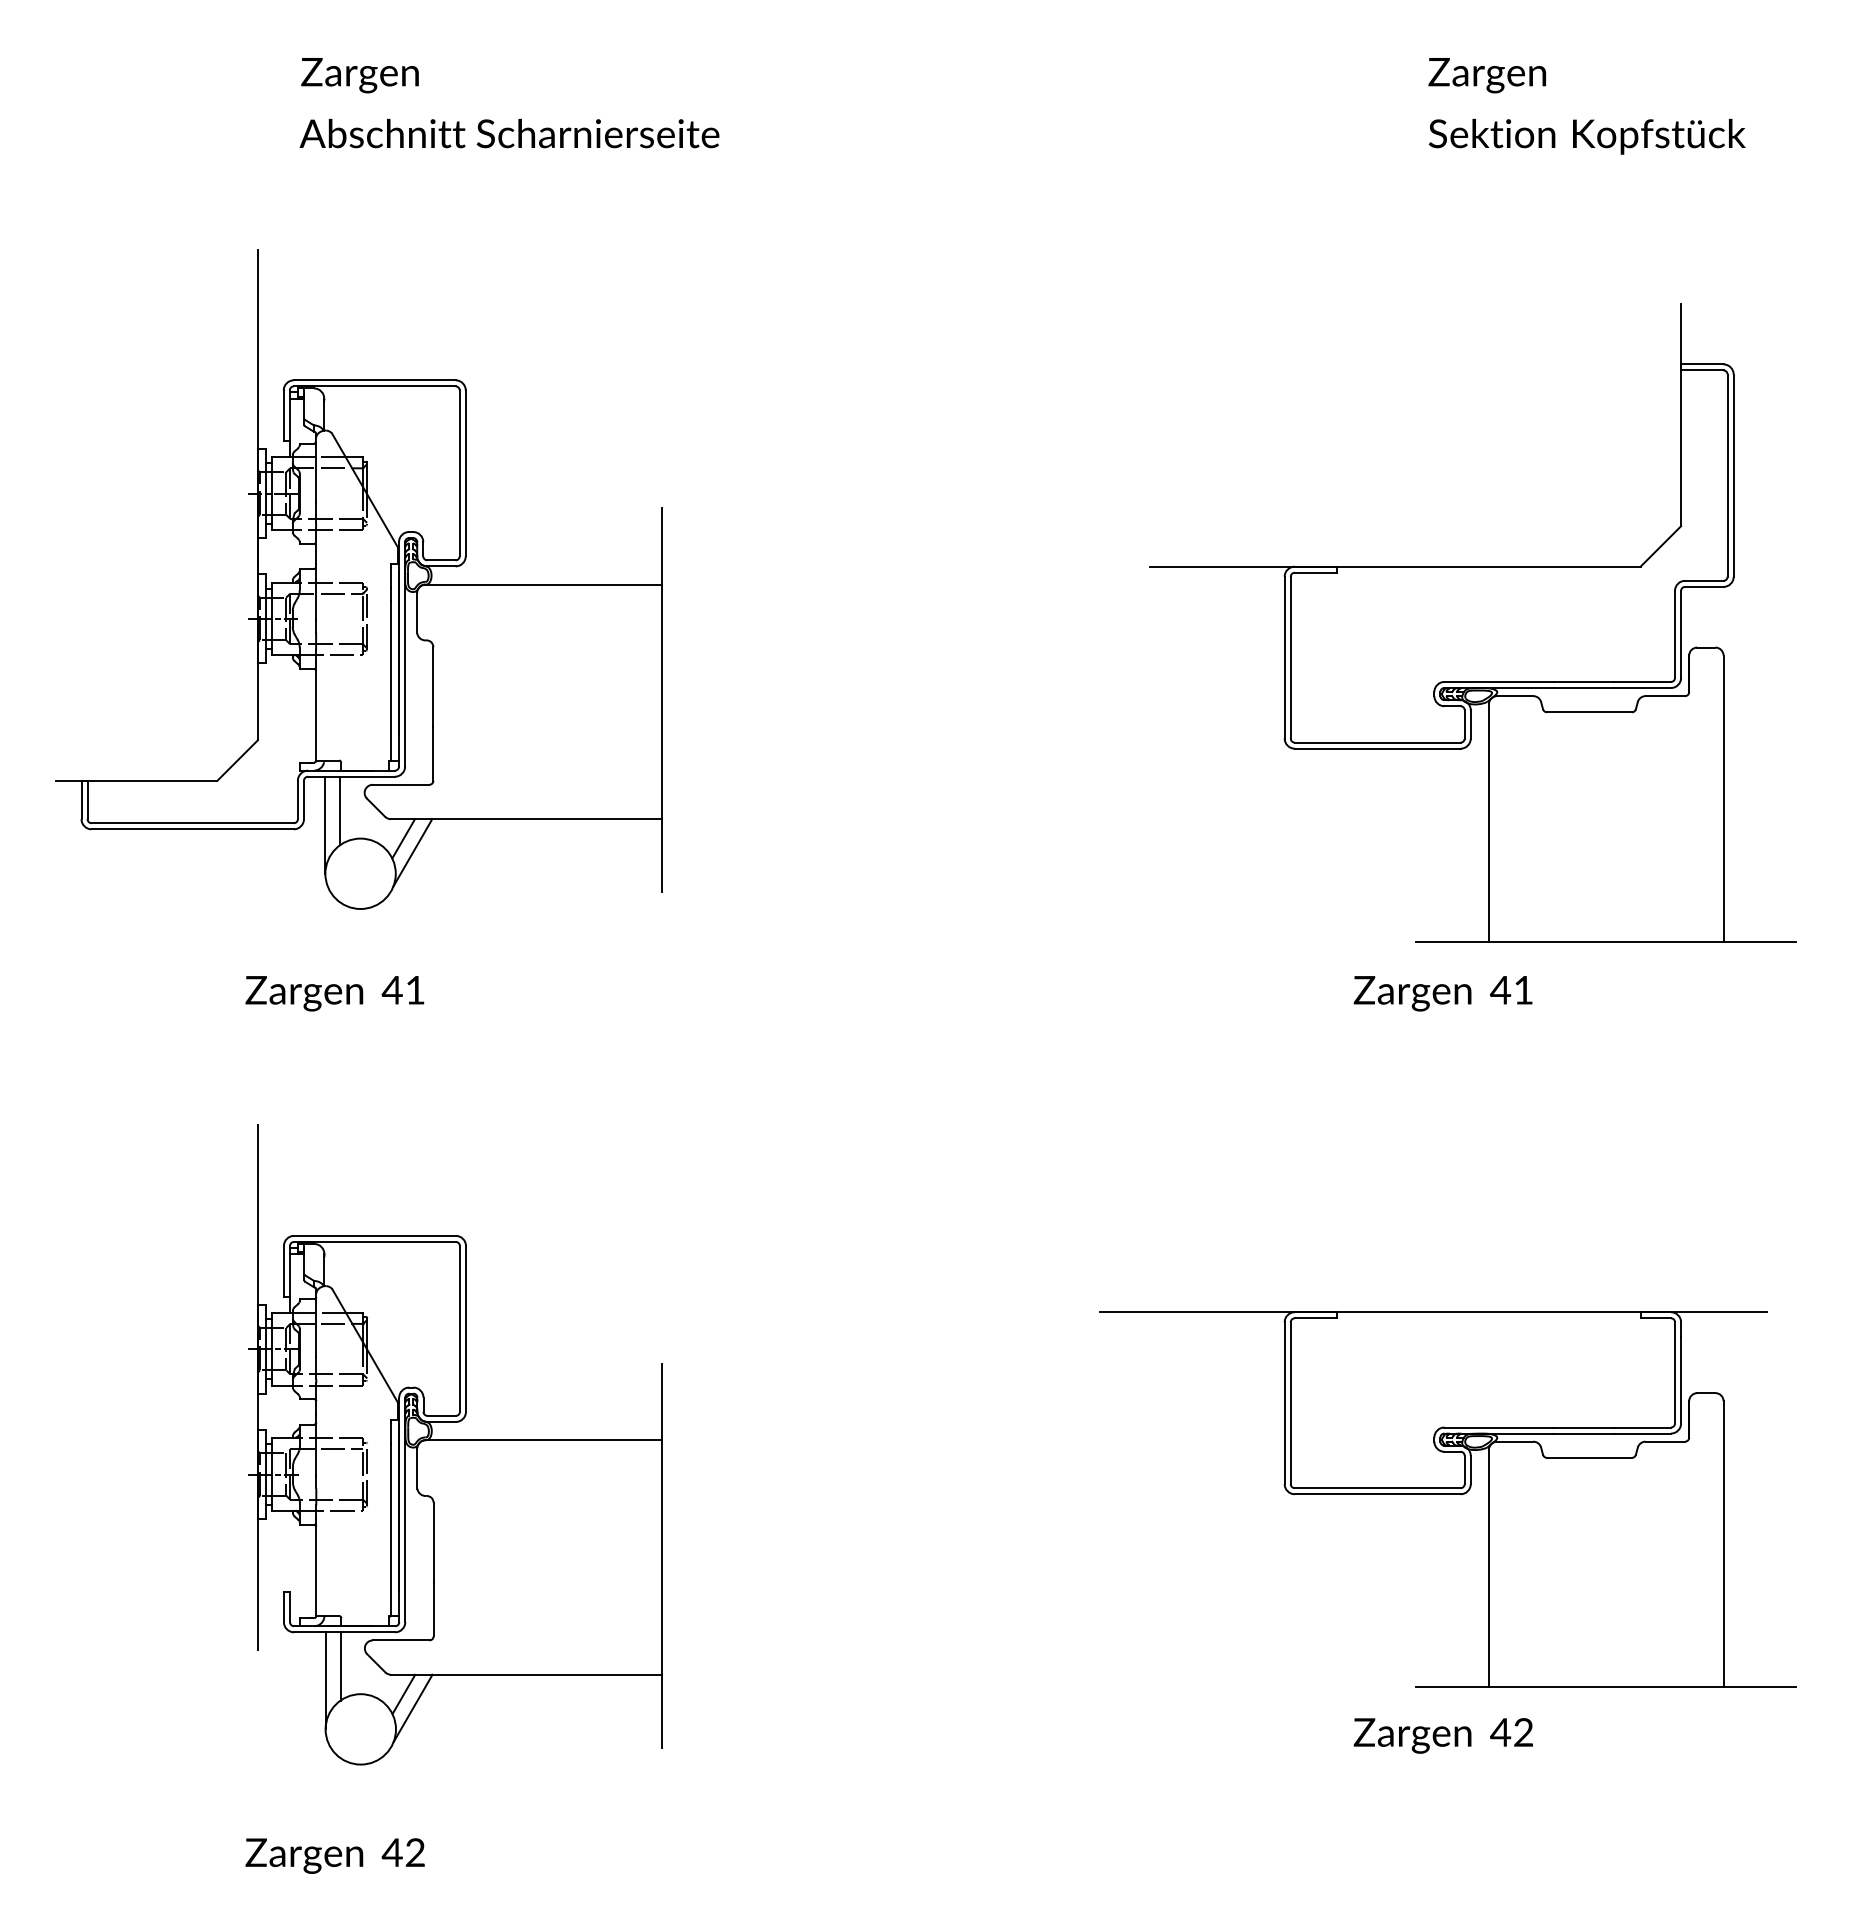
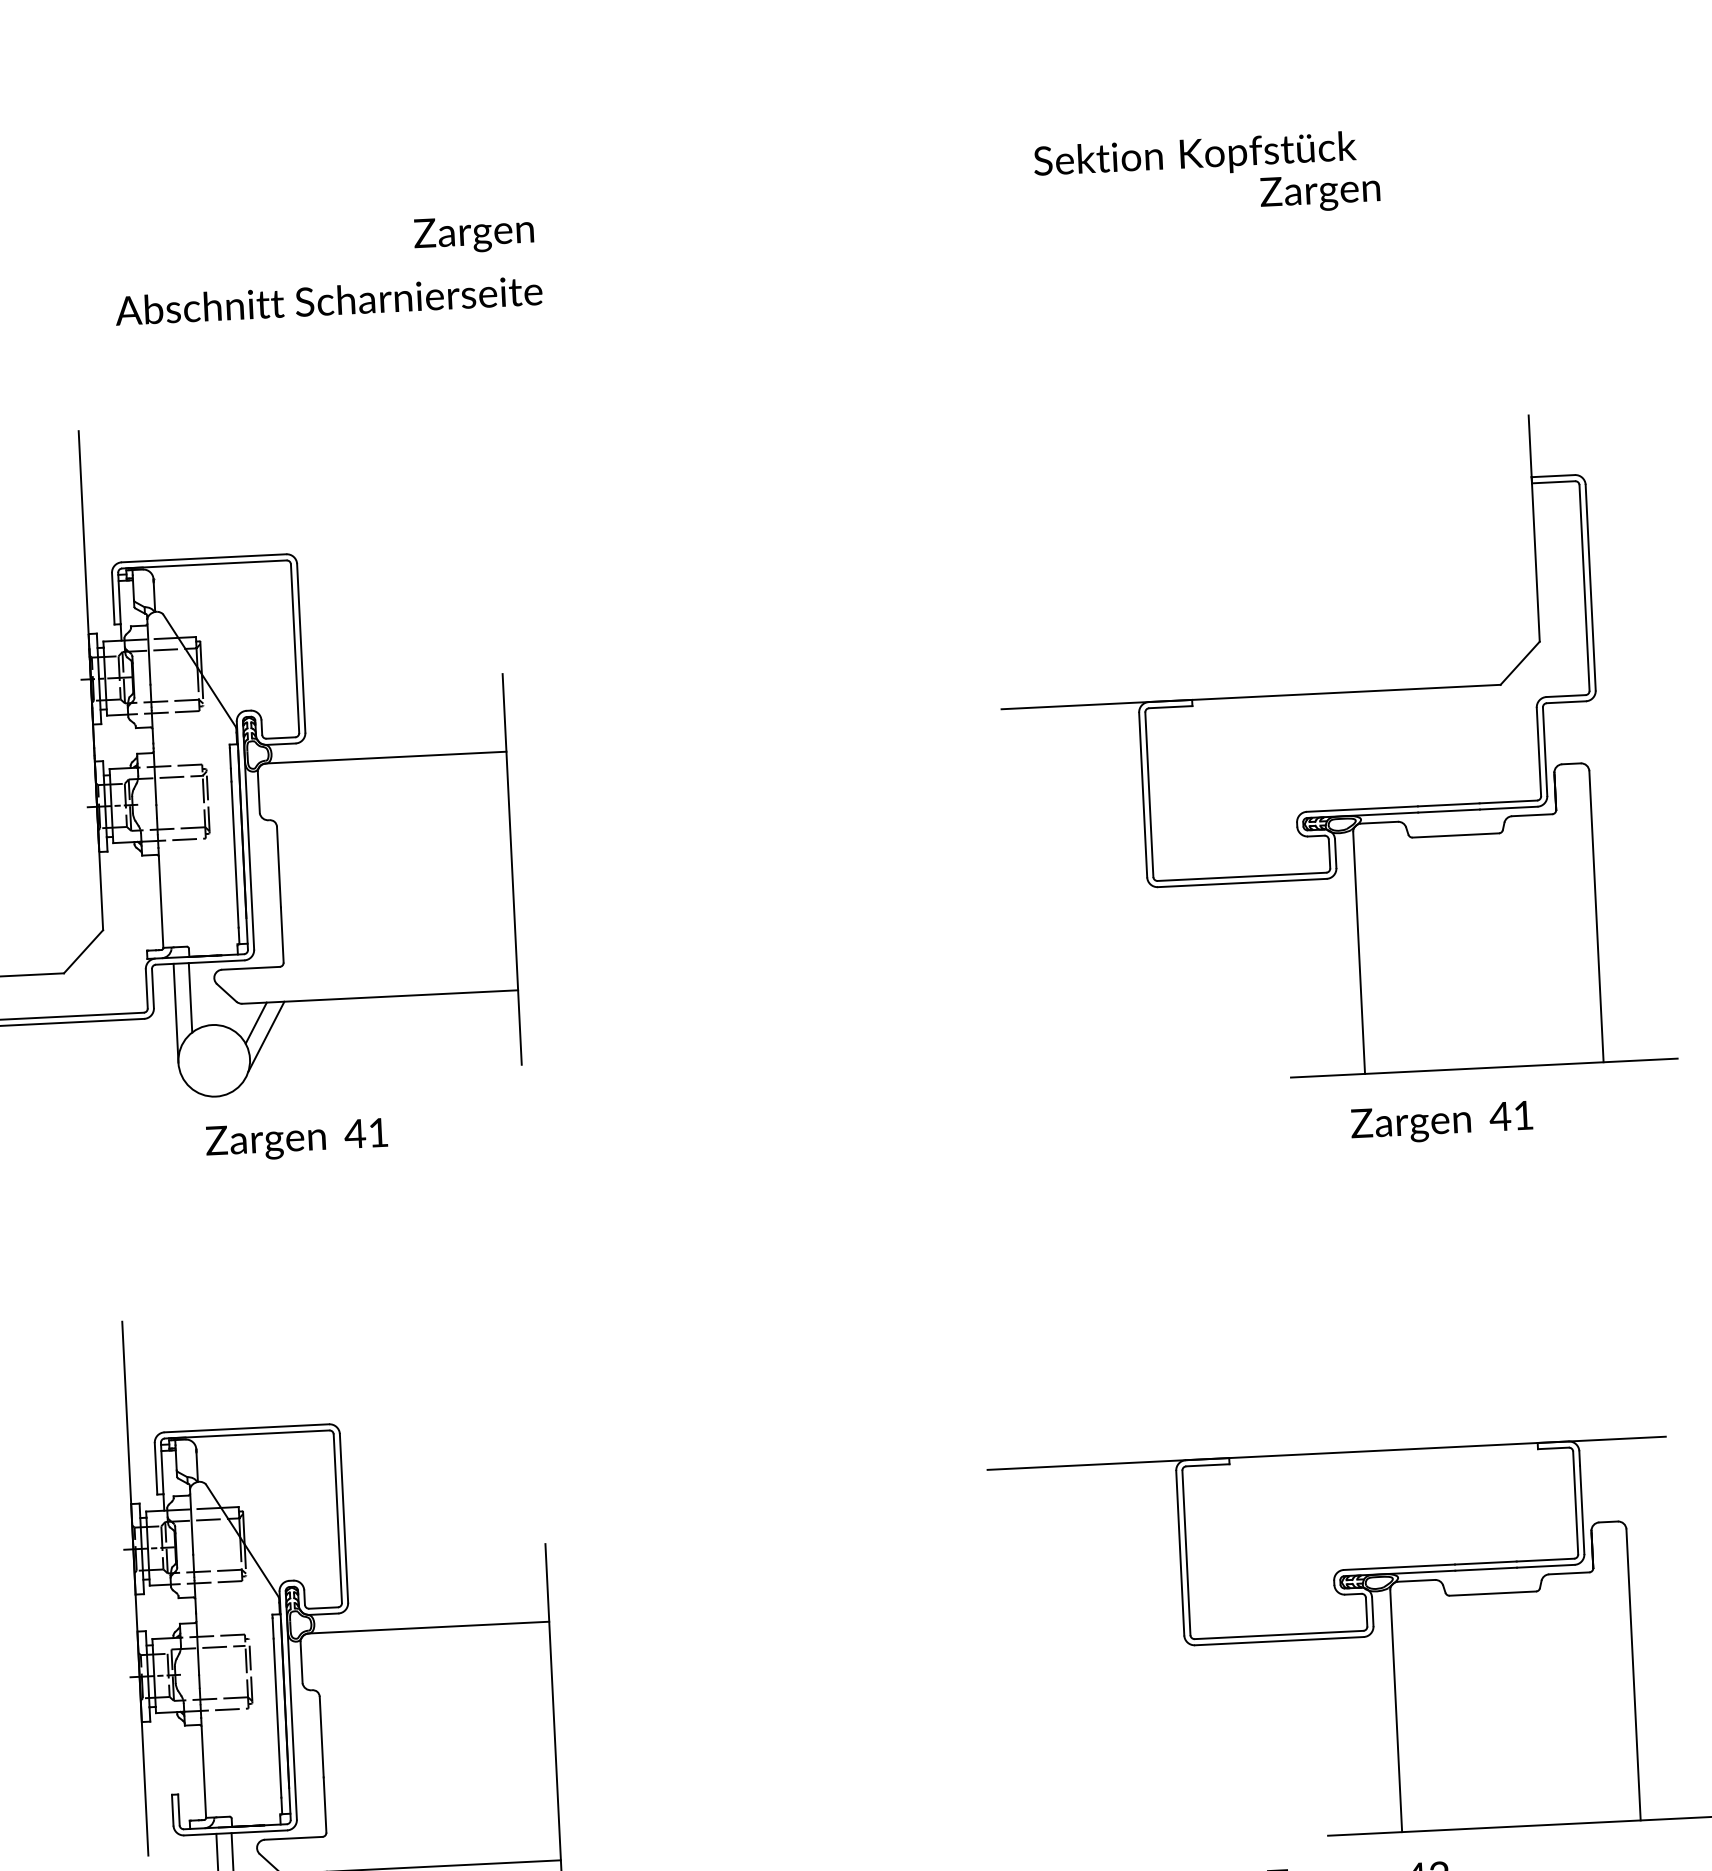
text: (359, 75) -> (473, 234), moved
text: (1587, 136) -> (1195, 156), moved
text: (334, 993) -> (296, 1140), moved
text: (1442, 993) -> (1441, 1122), moved

